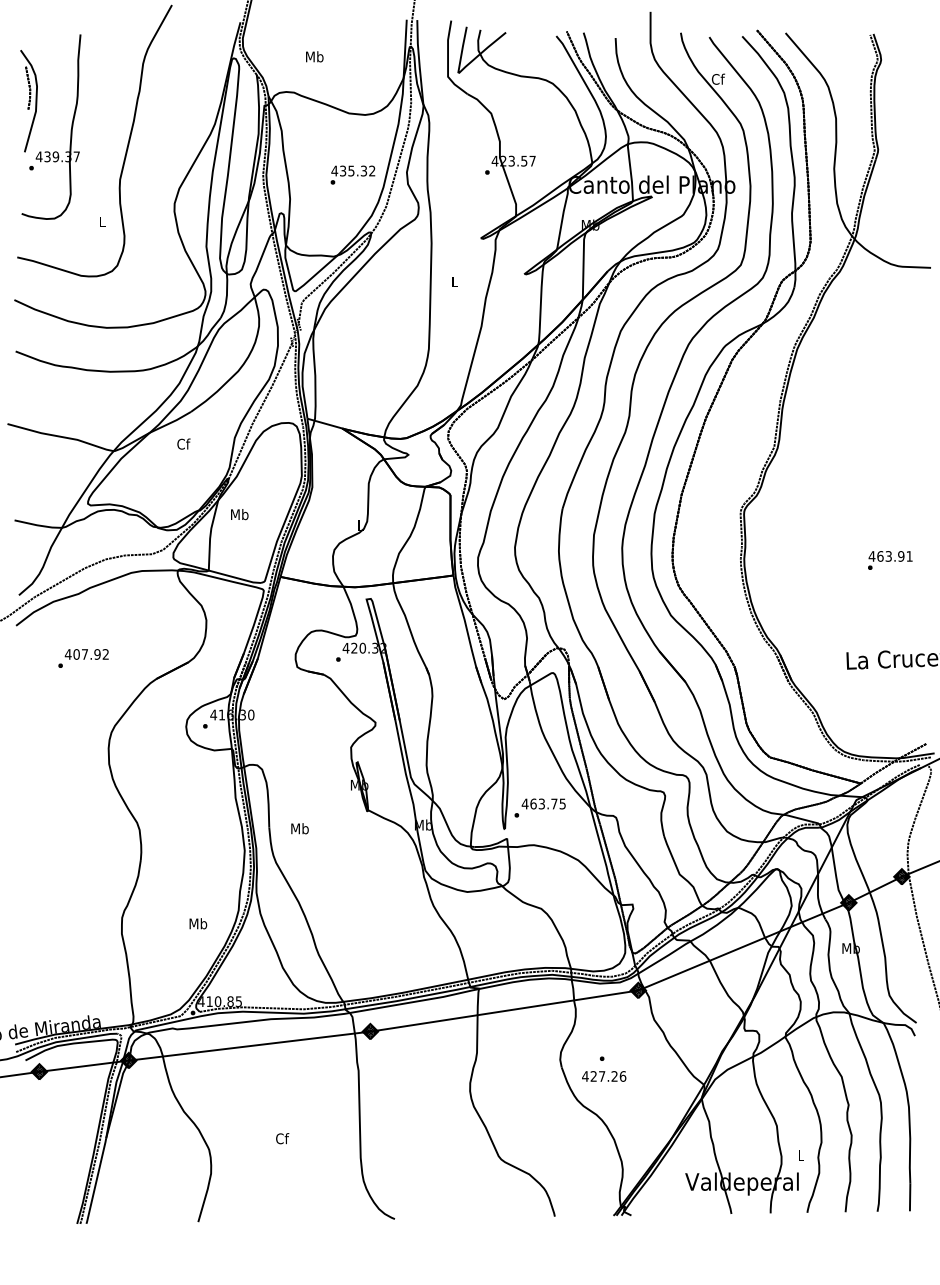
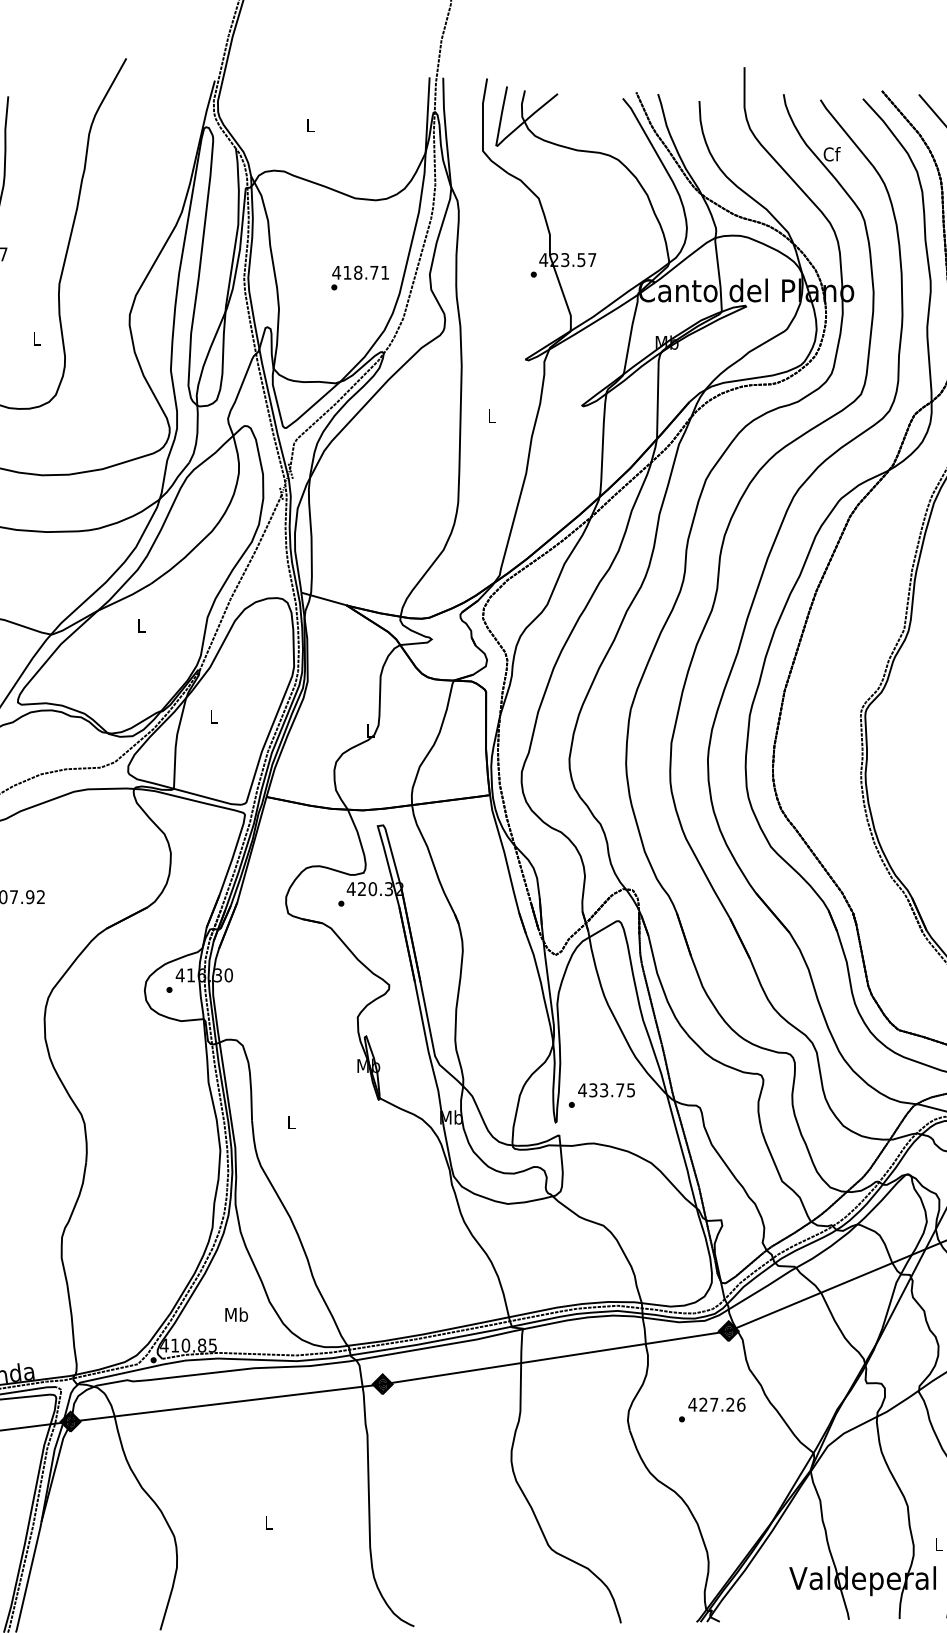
text: (314, 56) -> (310, 124), Mb -> L
text: (357, 170) -> (366, 272), 435.32 -> 418.71
text: (183, 443) -> (141, 624), Cf -> L
text: (239, 514) -> (213, 716), Mb -> L
text: (533, 803) -> (593, 1089), 463.75 -> 433.75
text: (299, 828) -> (291, 1121), Mb -> L
text: (198, 923) -> (236, 1314), moved
text: (604, 1076) -> (717, 1404), moved
text: (282, 1138) -> (269, 1522), Cf -> L

